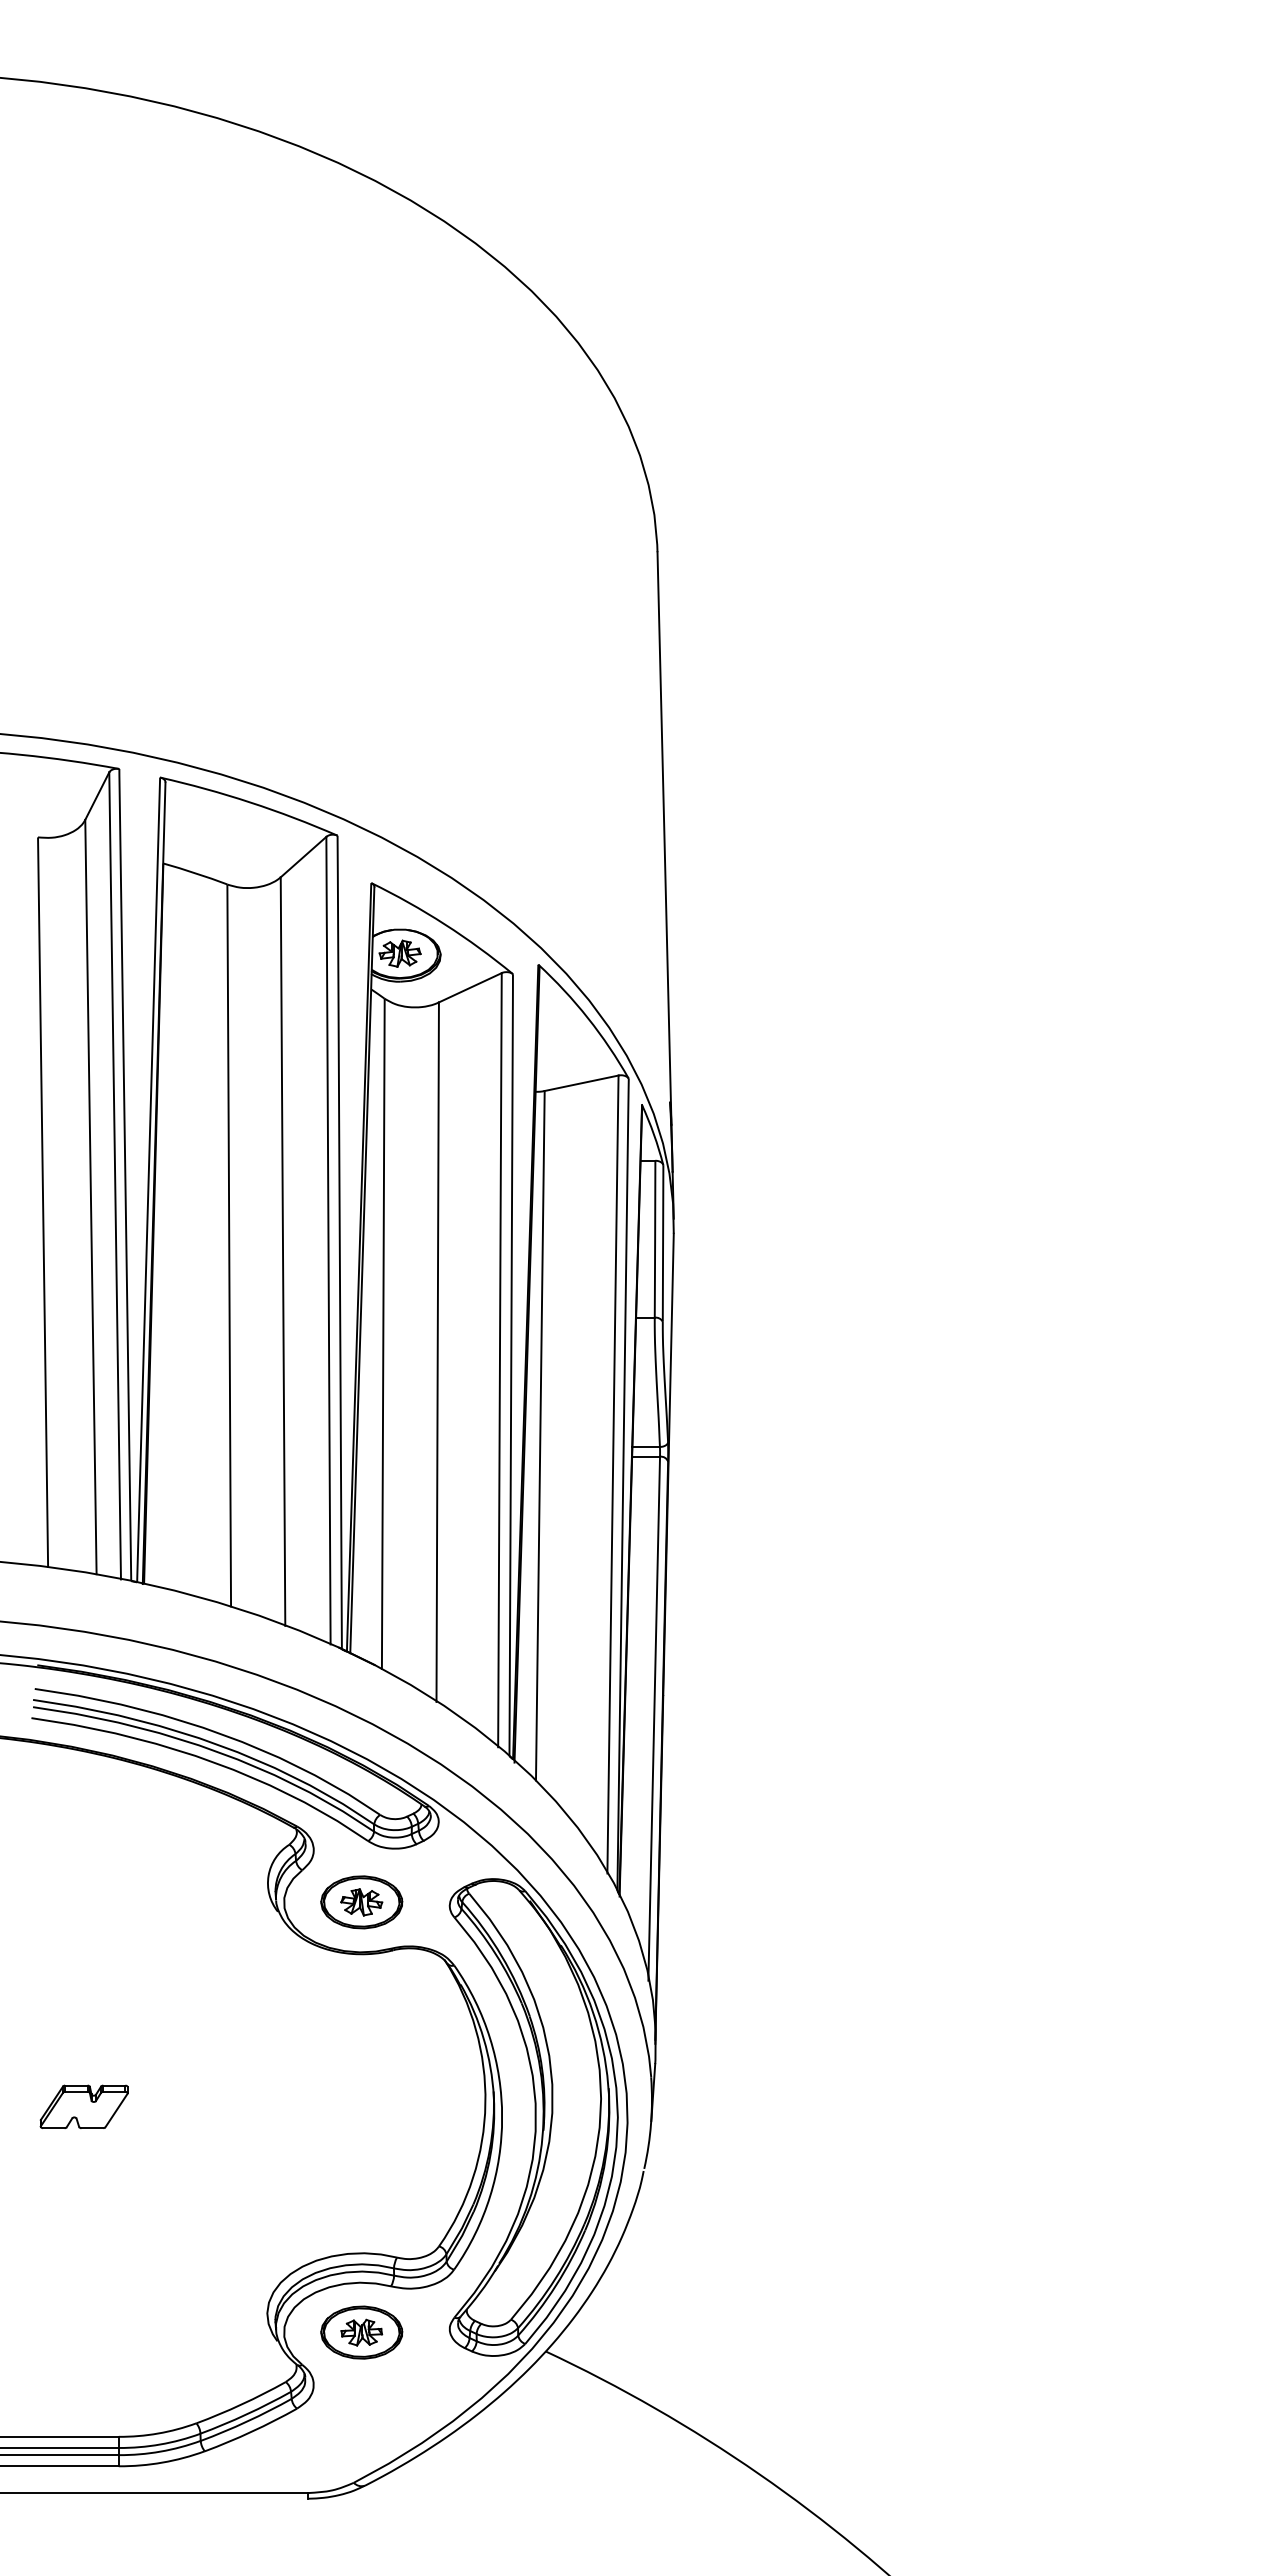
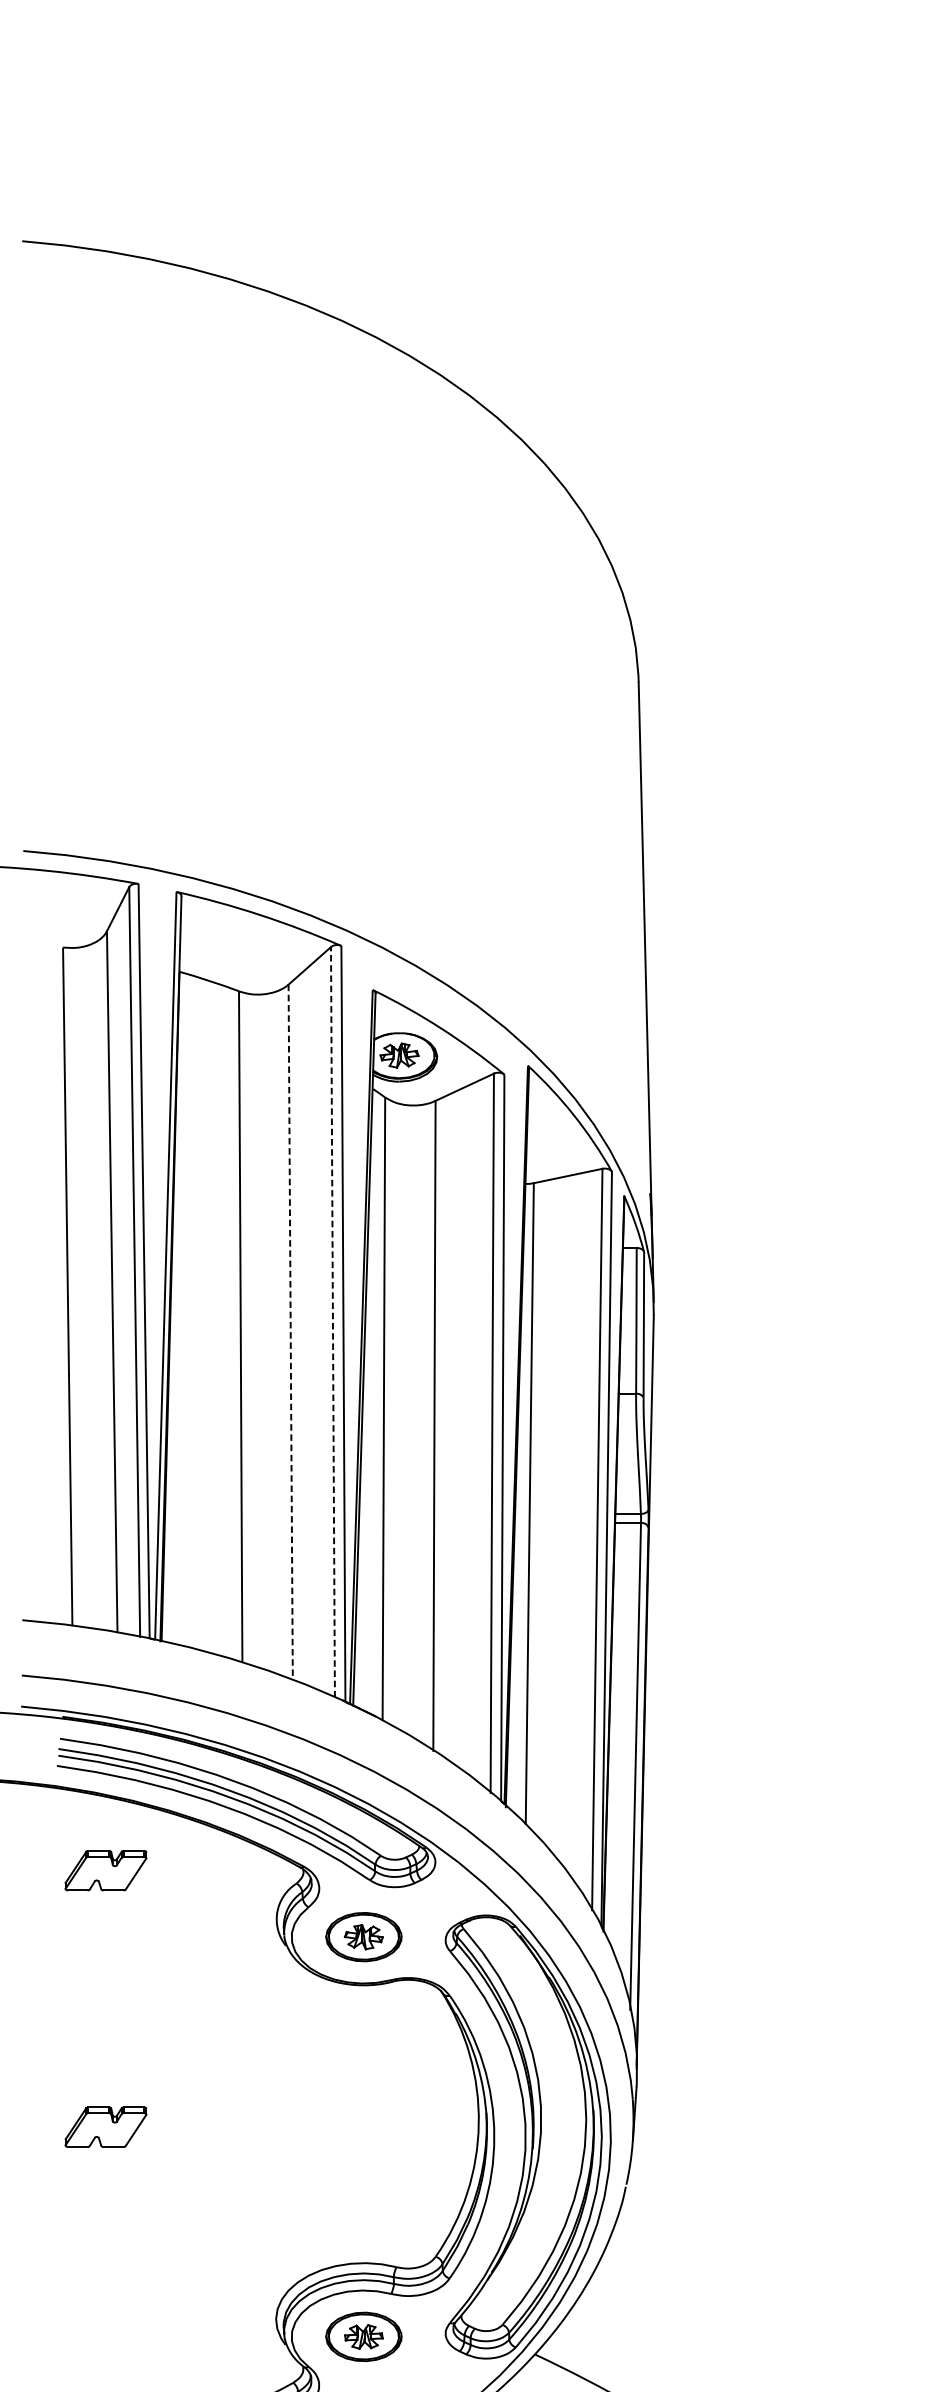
line: (328, 1240) -> (332, 1322), solid -> dashed
line: (283, 1252) -> (291, 1333), solid -> dashed
part: (83, 1830) -> (105, 1870), added

